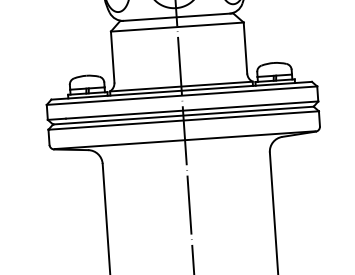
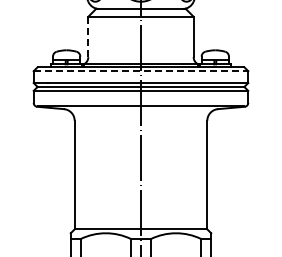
line: (112, 57) -> (88, 37), solid -> dashed
line: (182, 96) -> (141, 71), solid -> dashed

